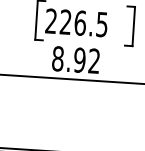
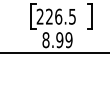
text: (93, 61) -> (68, 40), 8.92 -> 8.99

